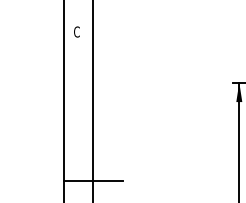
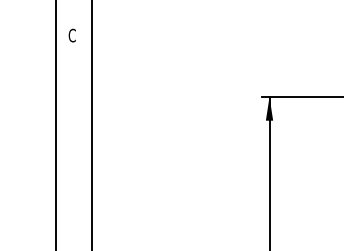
line: (92, 180) -> (91, 216), removed

